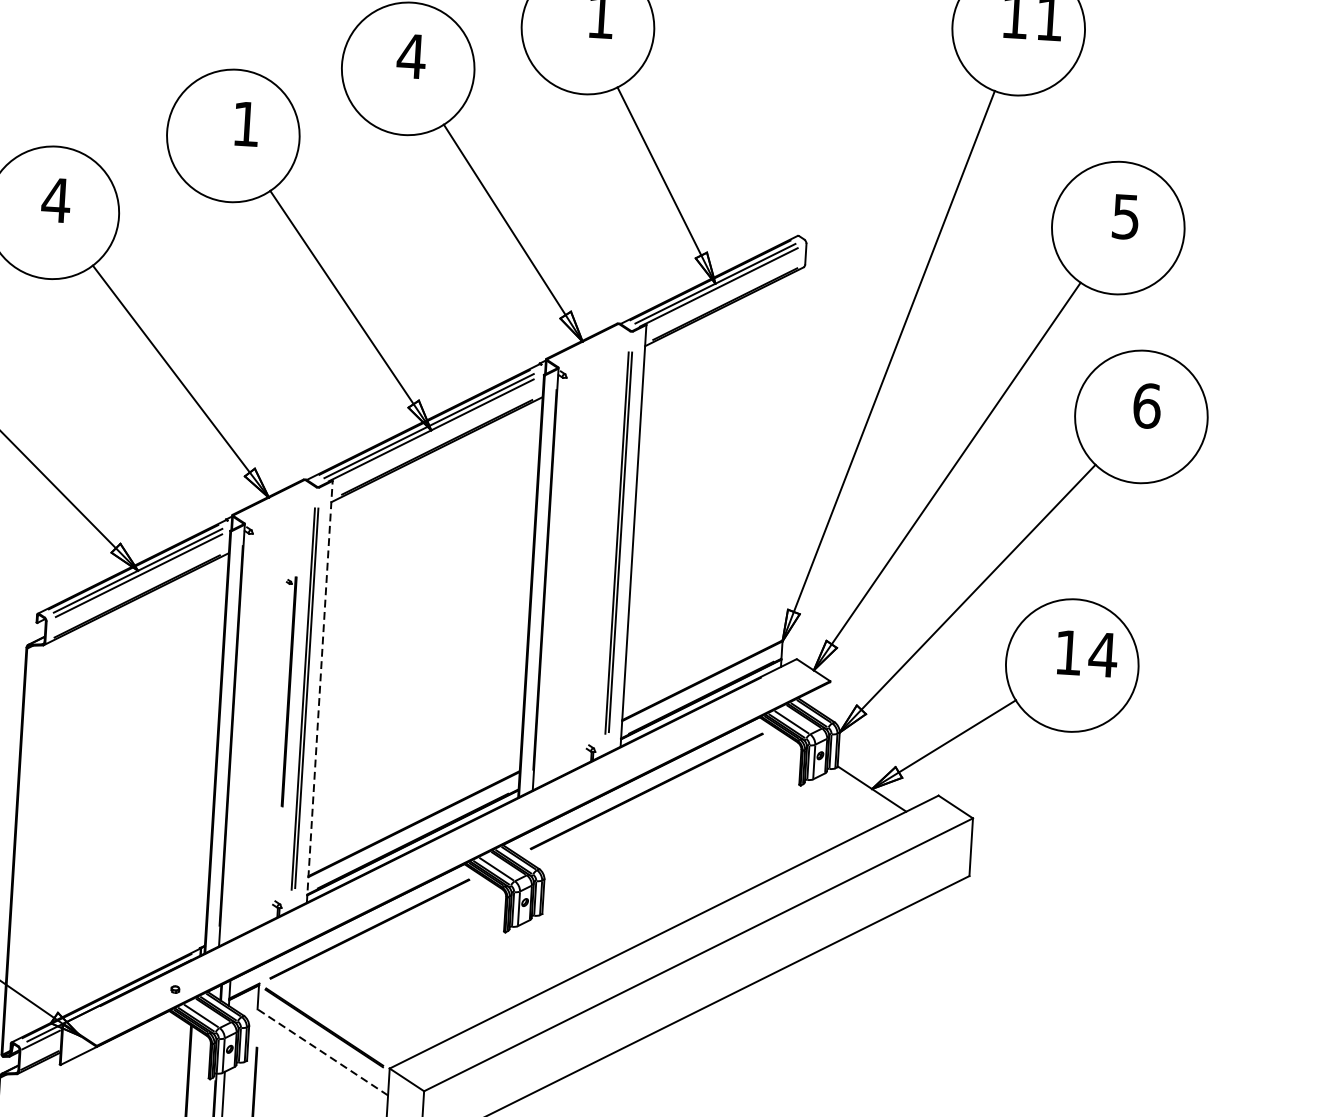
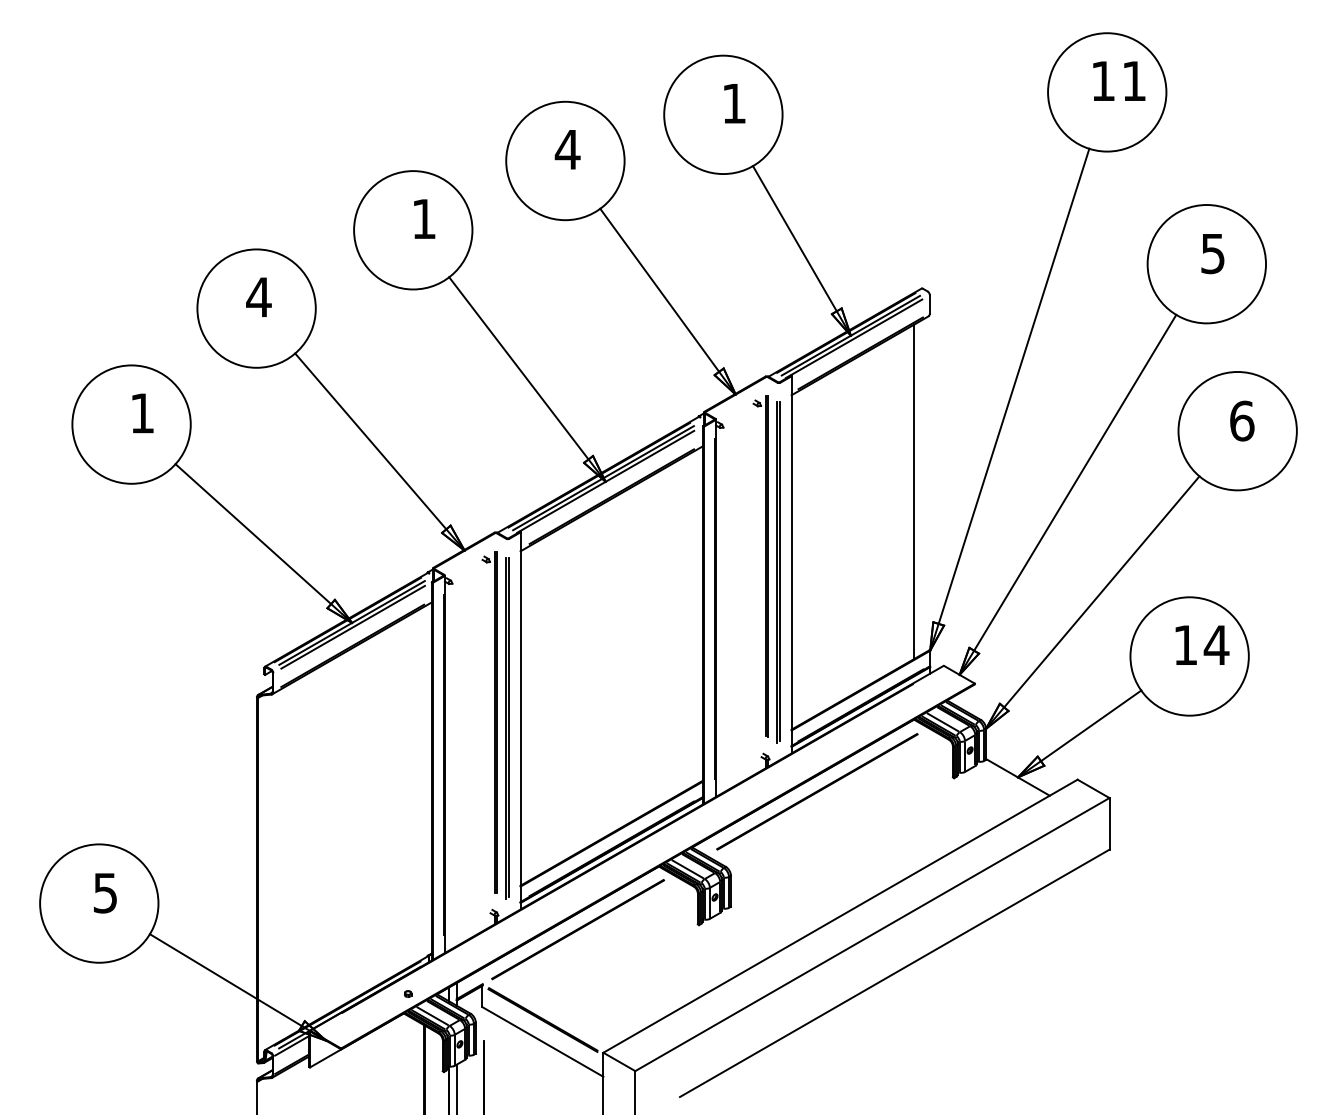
line: (775, 462) -> (914, 491), added
part: (598, 535) -> (760, 566), added
part: (284, 691) -> (489, 722), size x1.67
line: (319, 691) -> (520, 720), dashed -> solid
line: (322, 1051) -> (542, 1041), dashed -> solid

